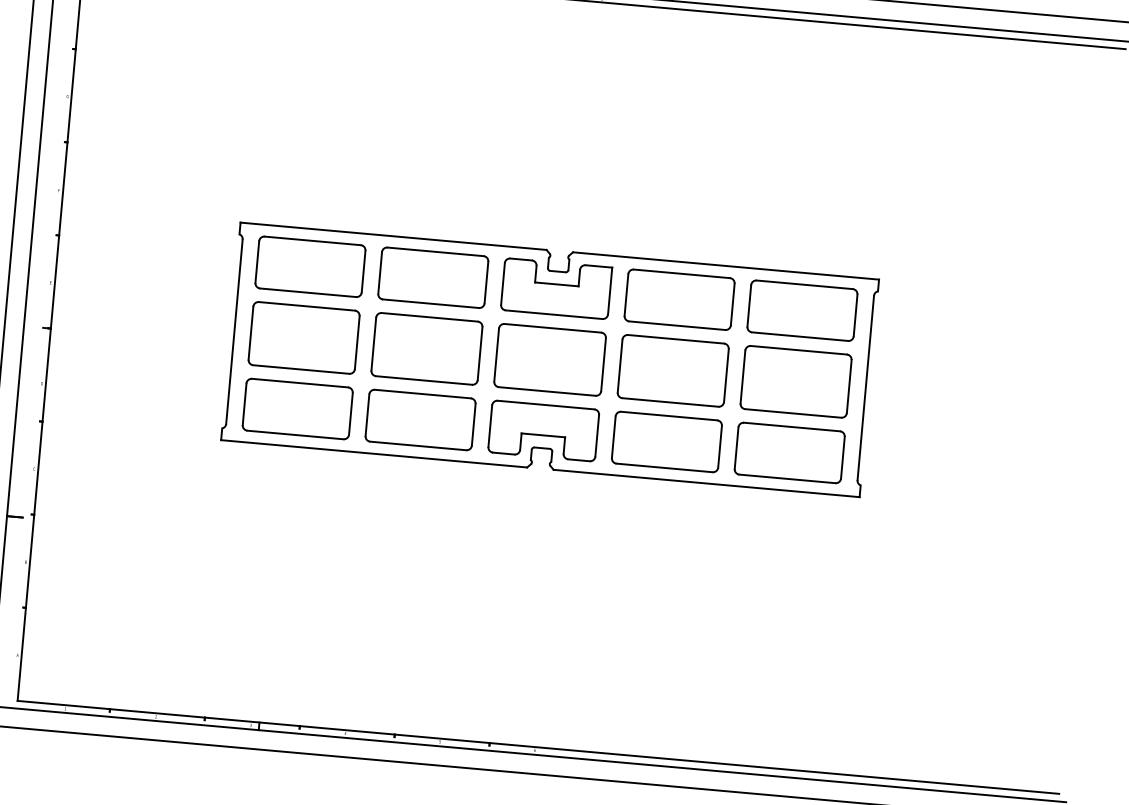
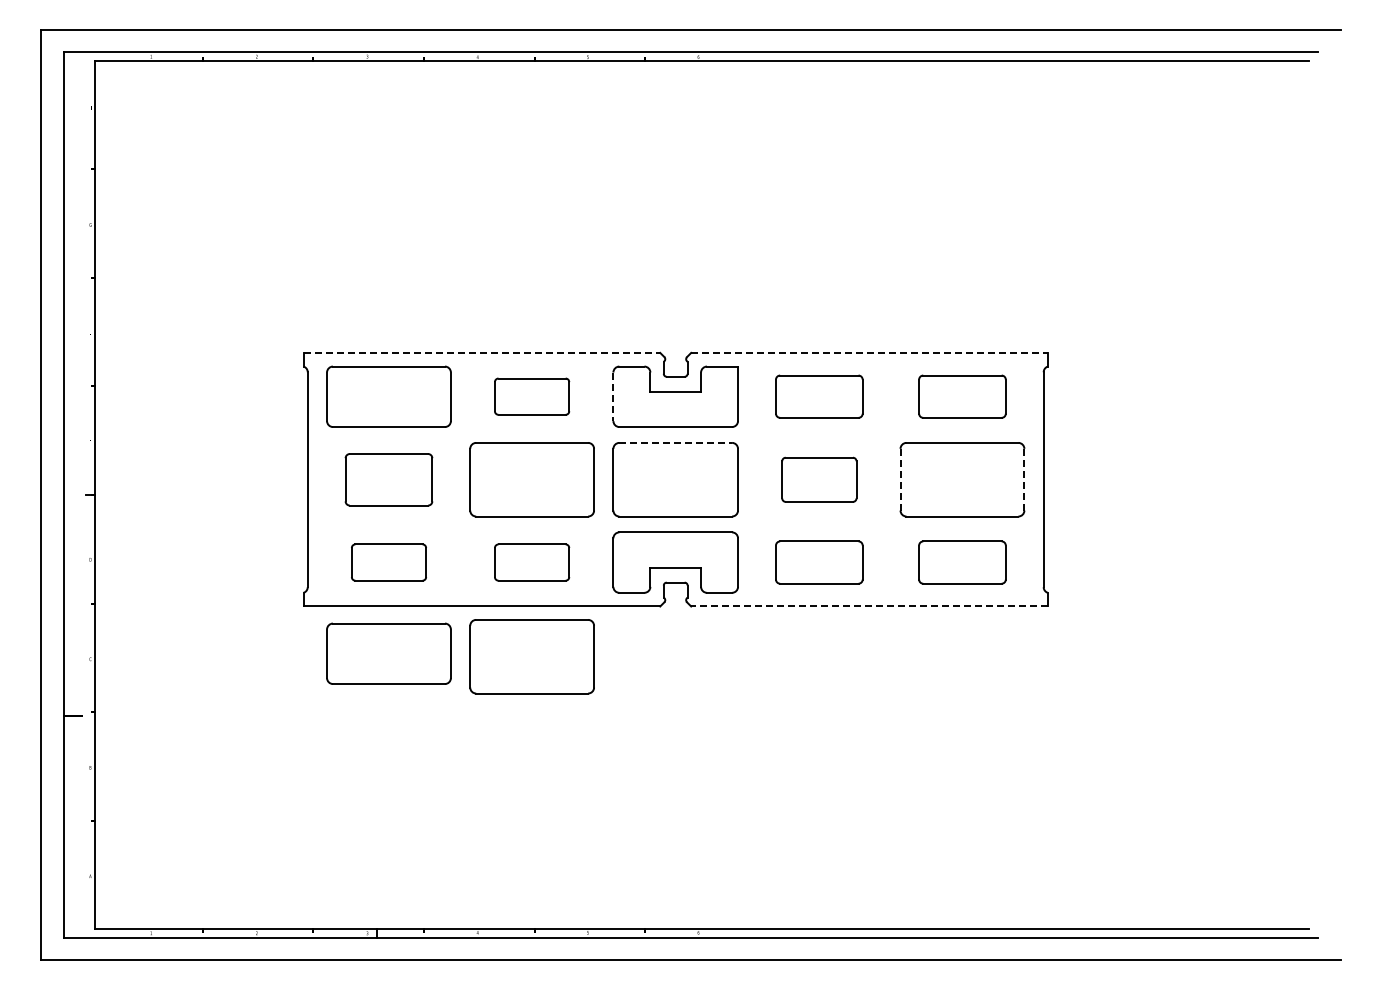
line: (394, 235) -> (482, 352), solid -> dashed
line: (726, 265) -> (870, 352), solid -> dashed
part: (432, 277) -> (531, 396), size x0.6
line: (503, 284) -> (613, 397), solid -> dashed
part: (679, 299) -> (819, 396), size x0.7
part: (802, 310) -> (962, 396), size x0.7
line: (553, 328) -> (676, 442), solid -> dashed
part: (303, 337) -> (388, 479), size x0.7
part: (673, 370) -> (819, 479), size x0.6
line: (742, 376) -> (900, 479), solid -> dashed
line: (849, 386) -> (1024, 479), solid -> dashed
part: (297, 408) -> (388, 562), size x0.6
part: (420, 419) -> (531, 562), size x0.6
part: (667, 441) -> (819, 562), size x0.7
part: (789, 452) -> (962, 562), size x0.7
line: (706, 483) -> (869, 606), solid -> dashed
part: (290, 487) -> (388, 653), added
part: (412, 500) -> (531, 656), added

